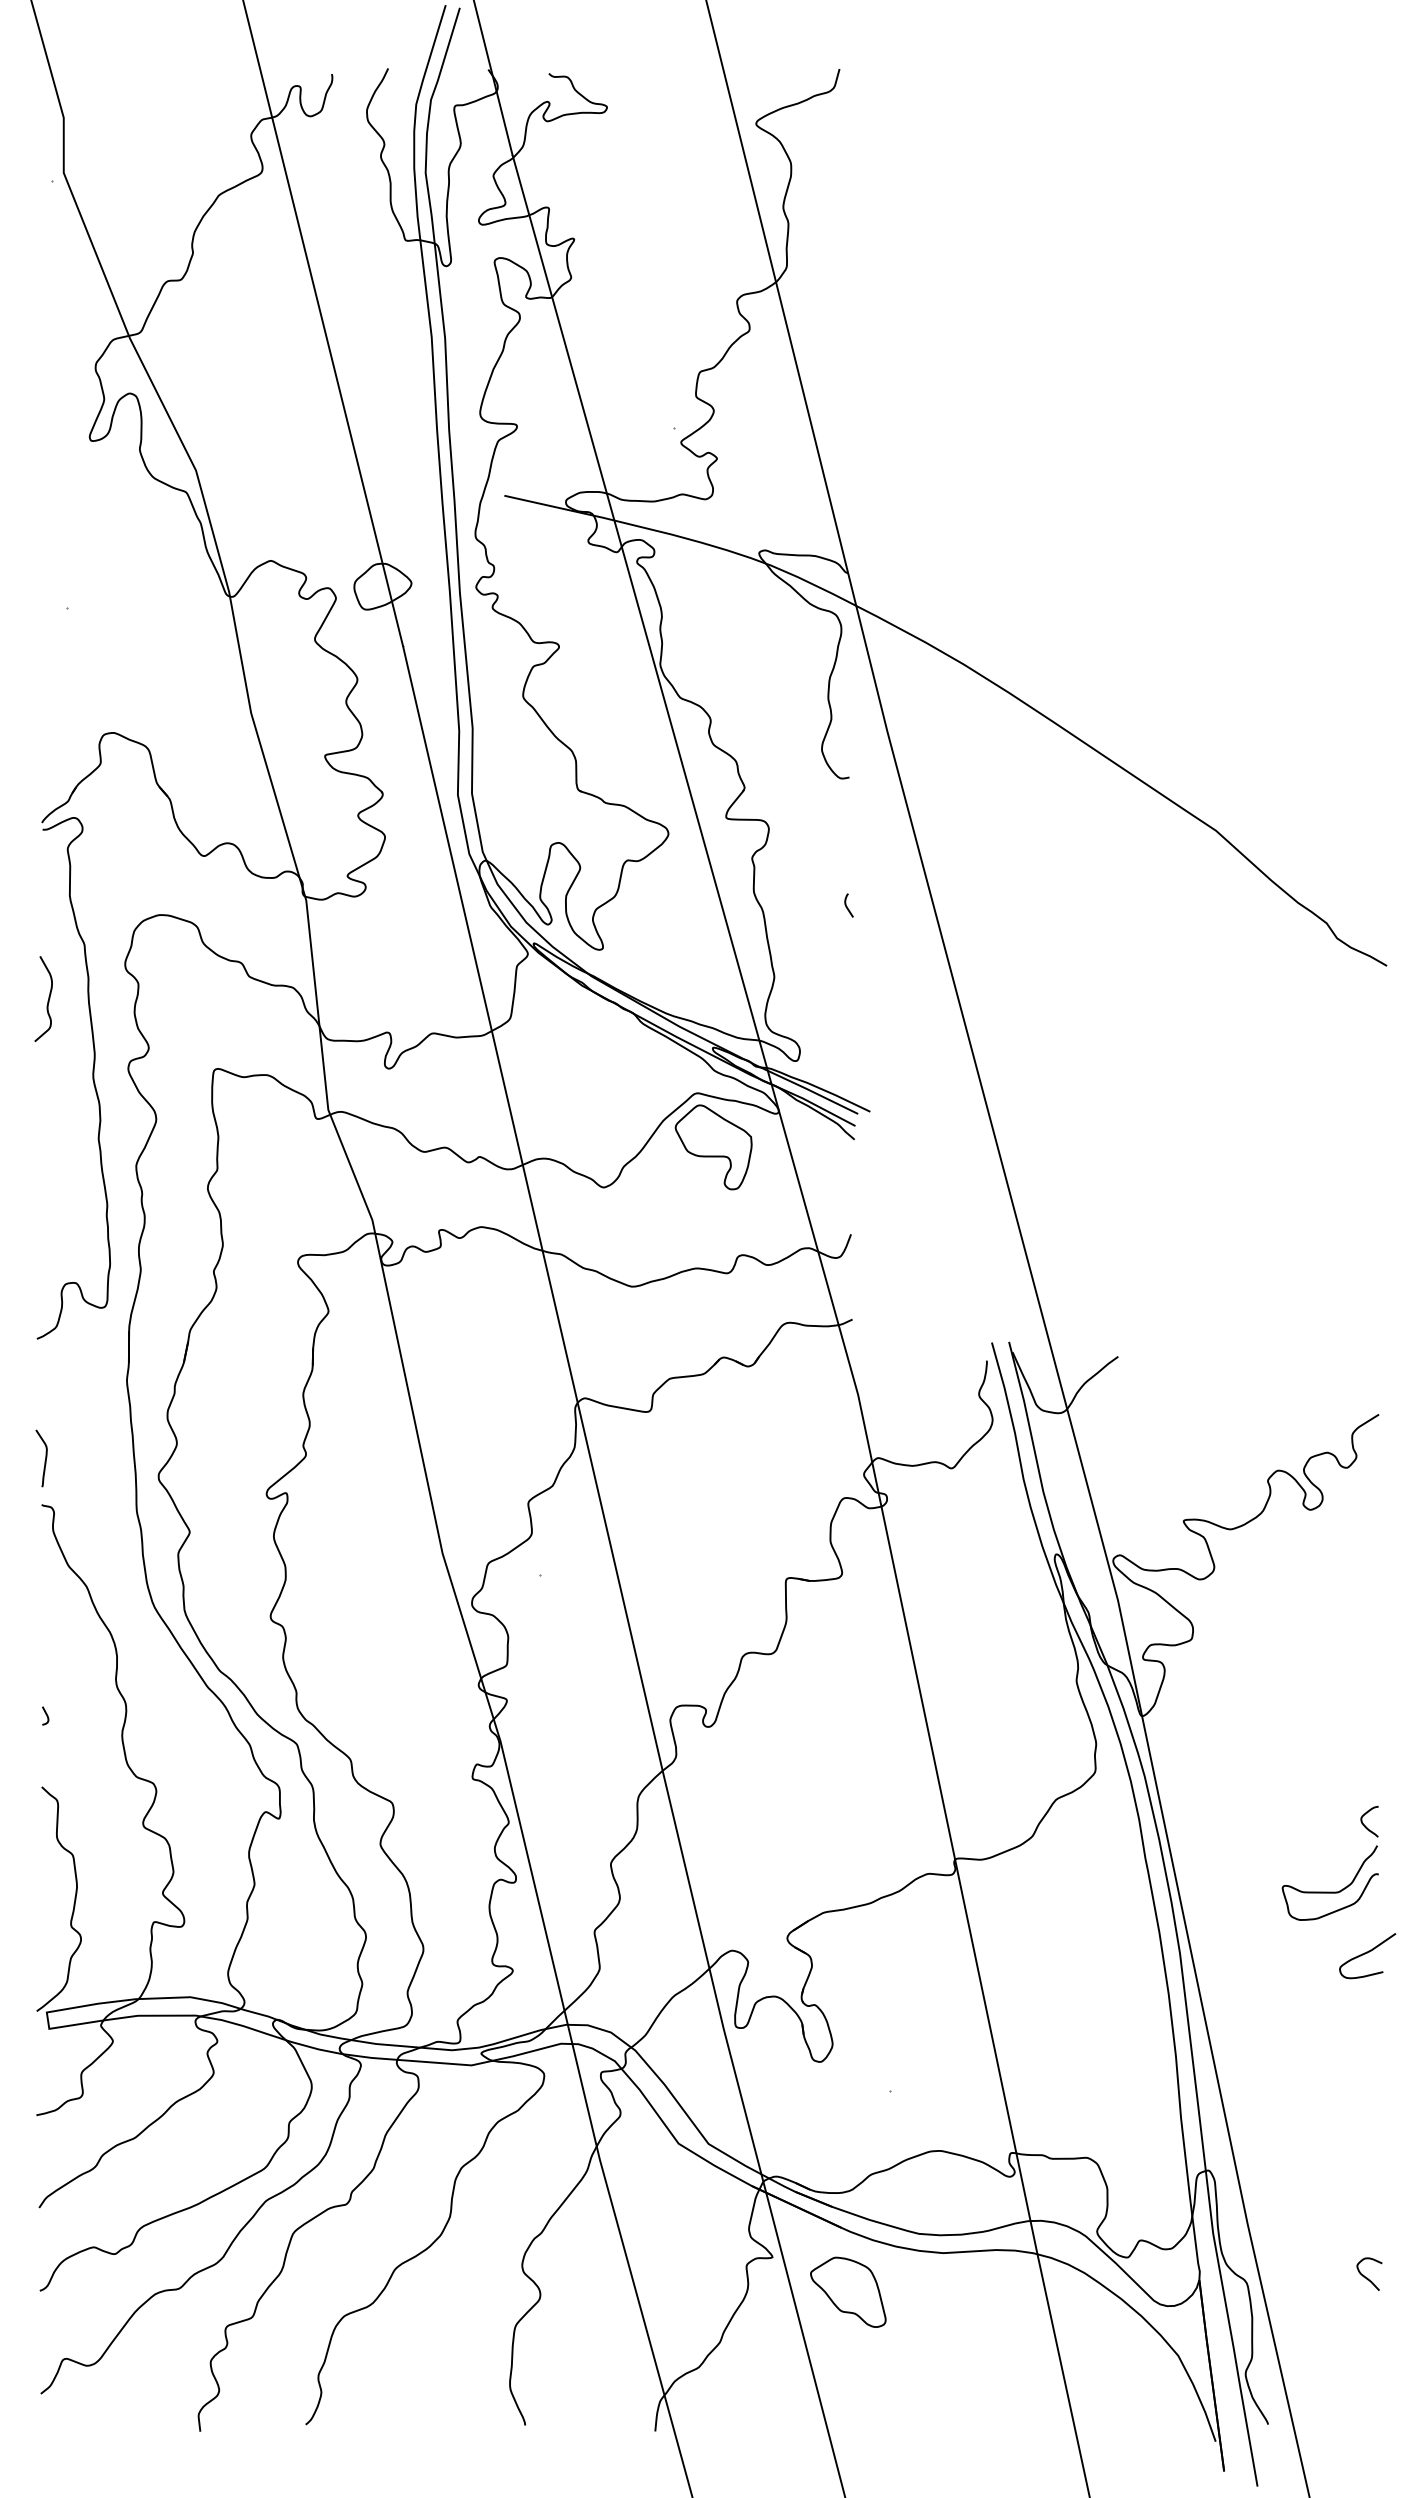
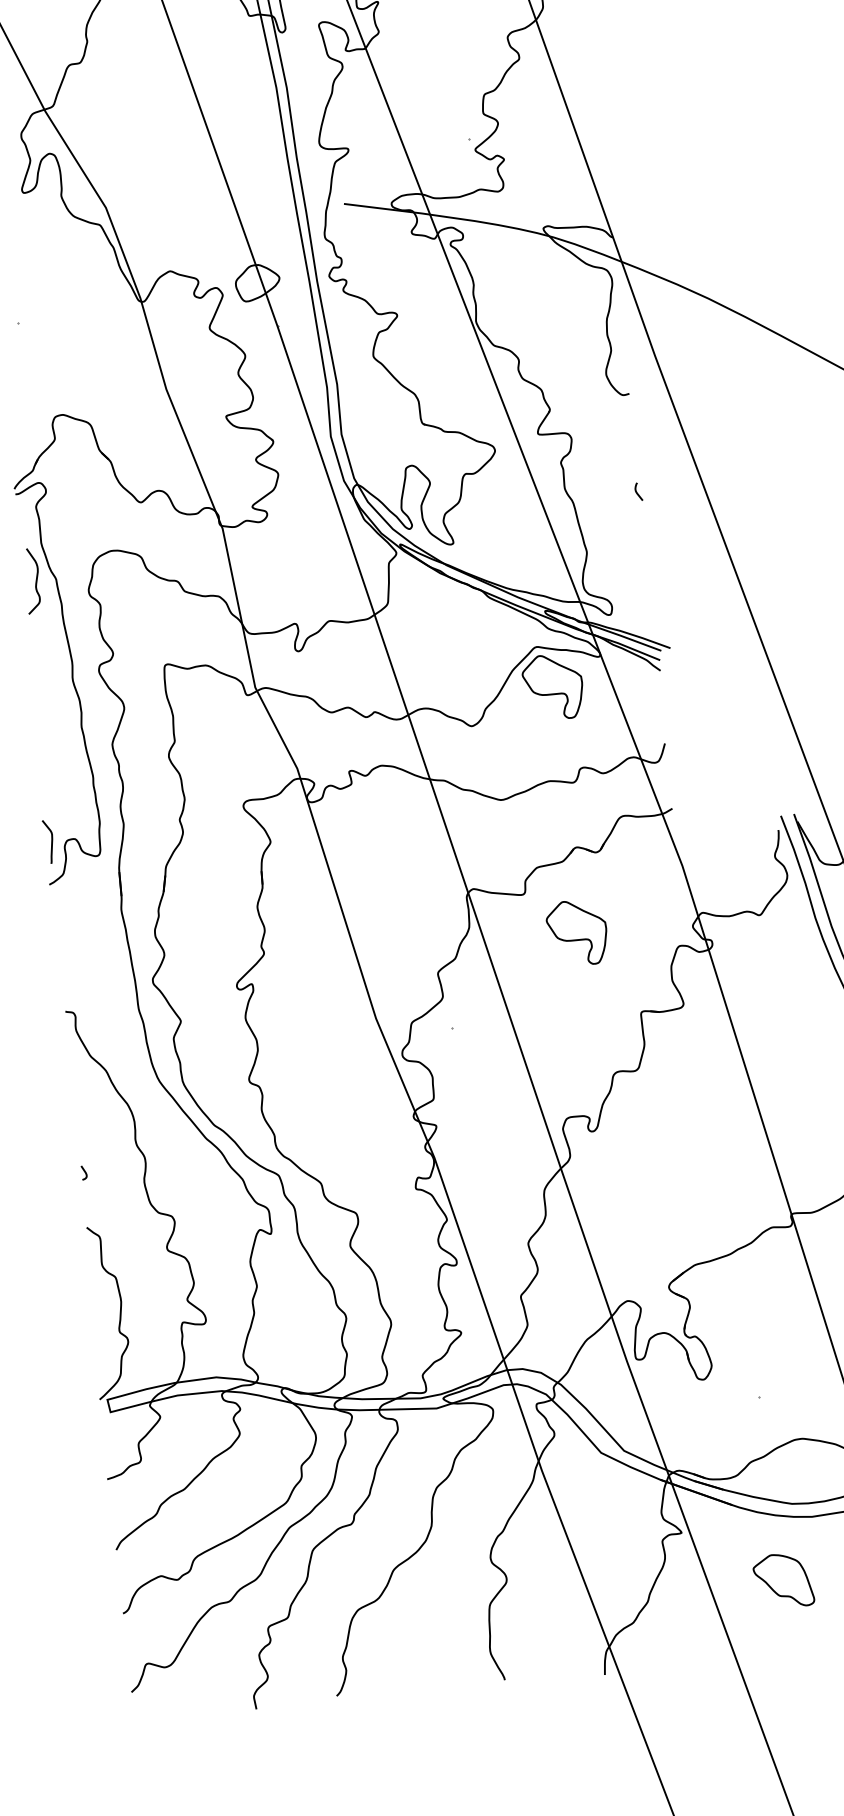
curve: (47, 1000) -> (35, 581), moved
curve: (44, 1460) -> (51, 843), moved
part: (713, 1468) -> (577, 933), added
part: (848, 2291) -> (783, 1580), moved

